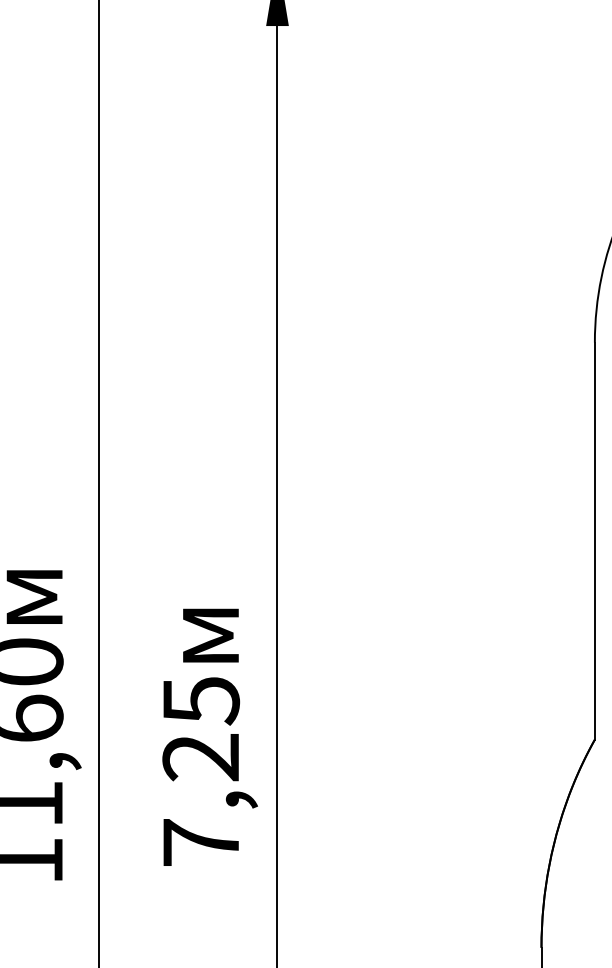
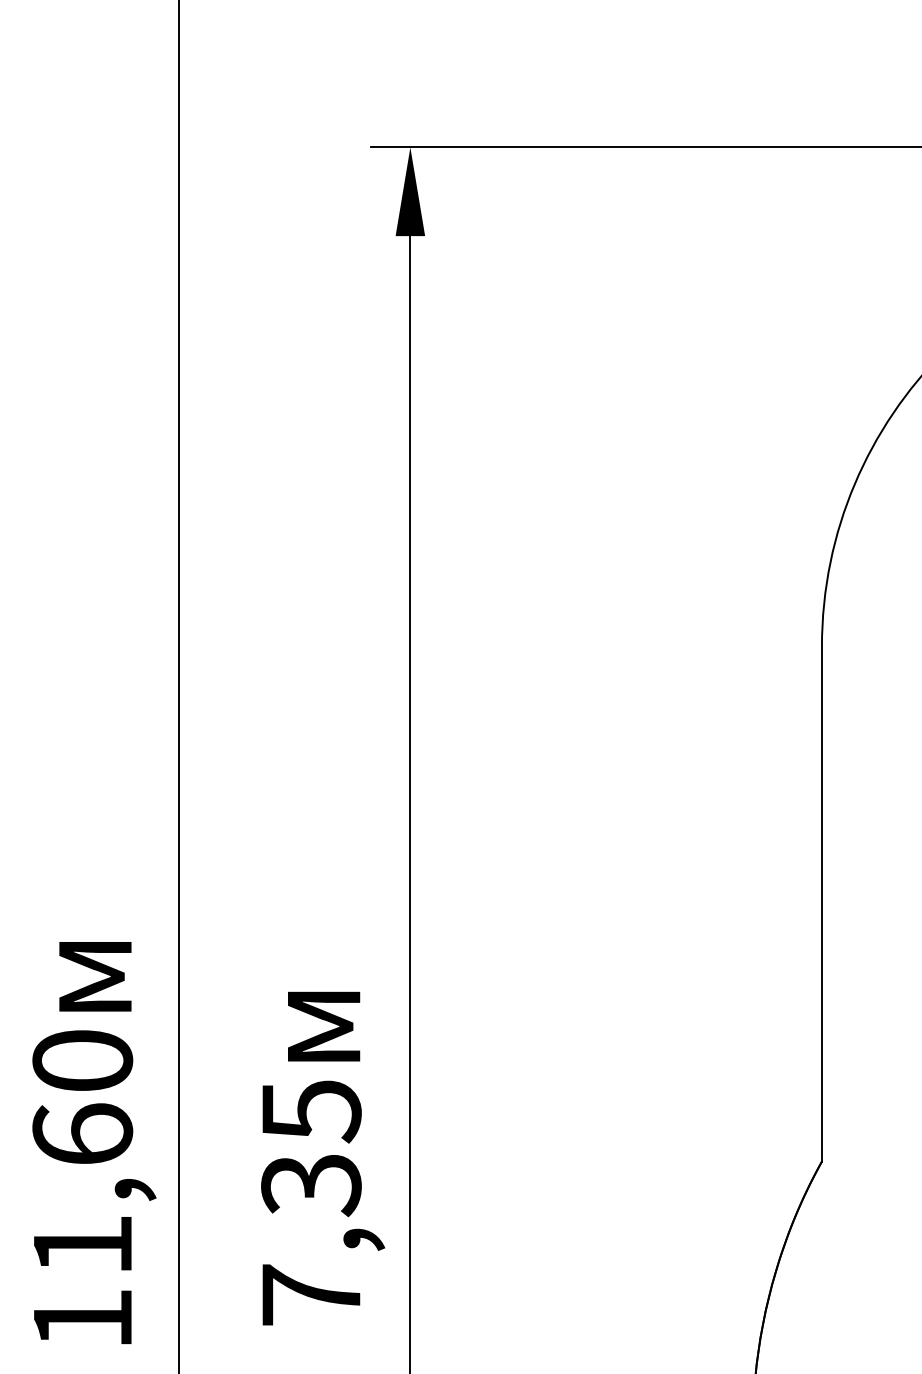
text: (201, 758) -> (311, 1185), 7,25 -> 7,35

